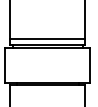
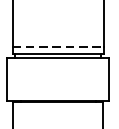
line: (47, 39) -> (57, 47), solid -> dashed

